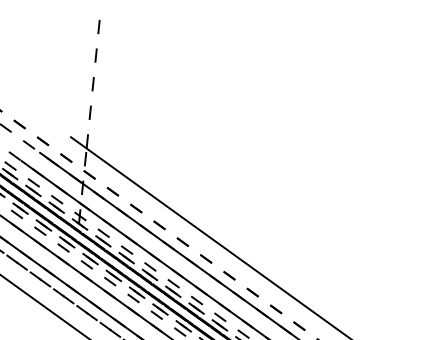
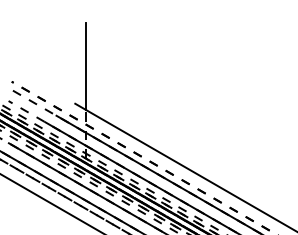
line: (94, 81) -> (86, 66), dashed -> solid

